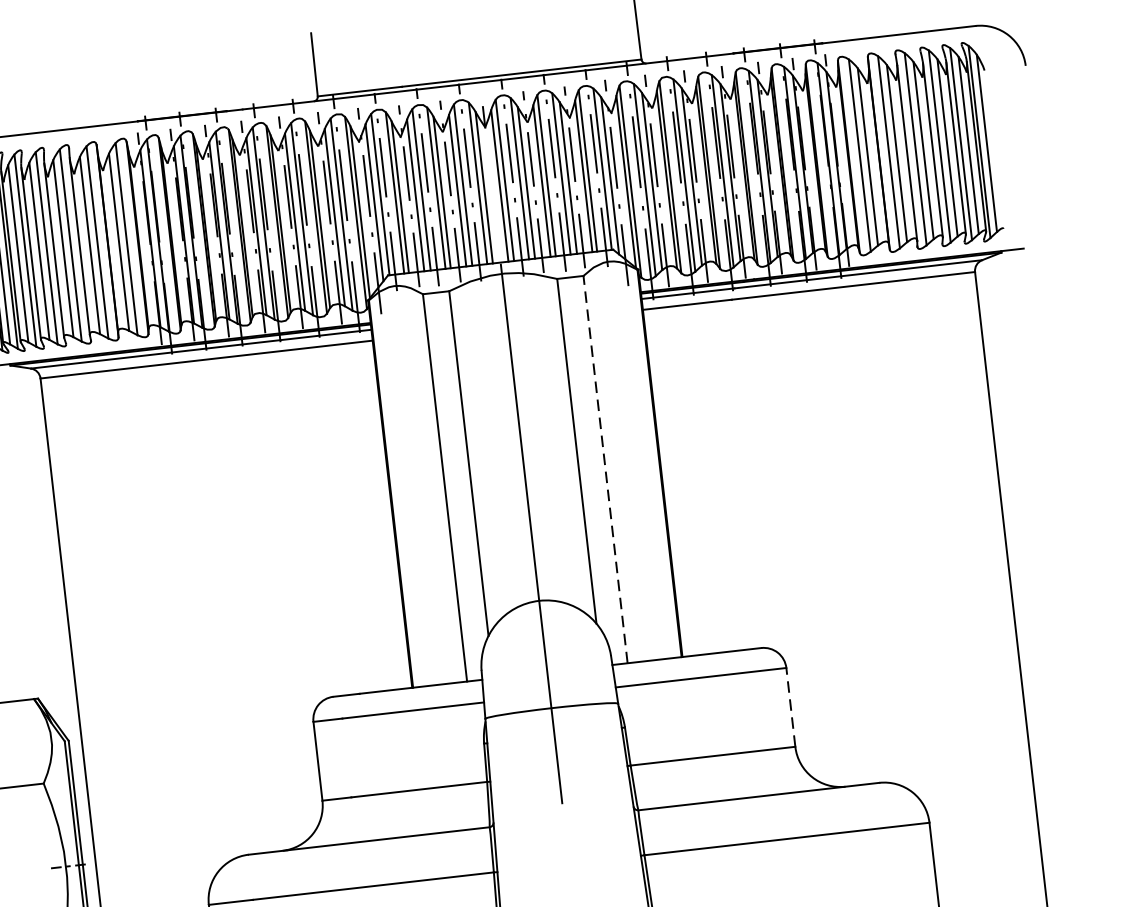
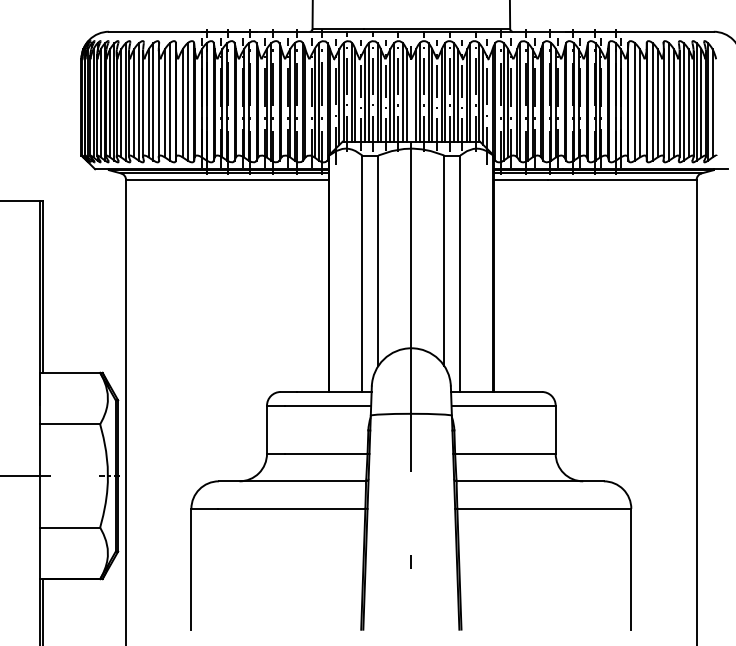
line: (605, 469) -> (460, 273), dashed -> solid
line: (790, 706) -> (555, 429), dashed -> solid

